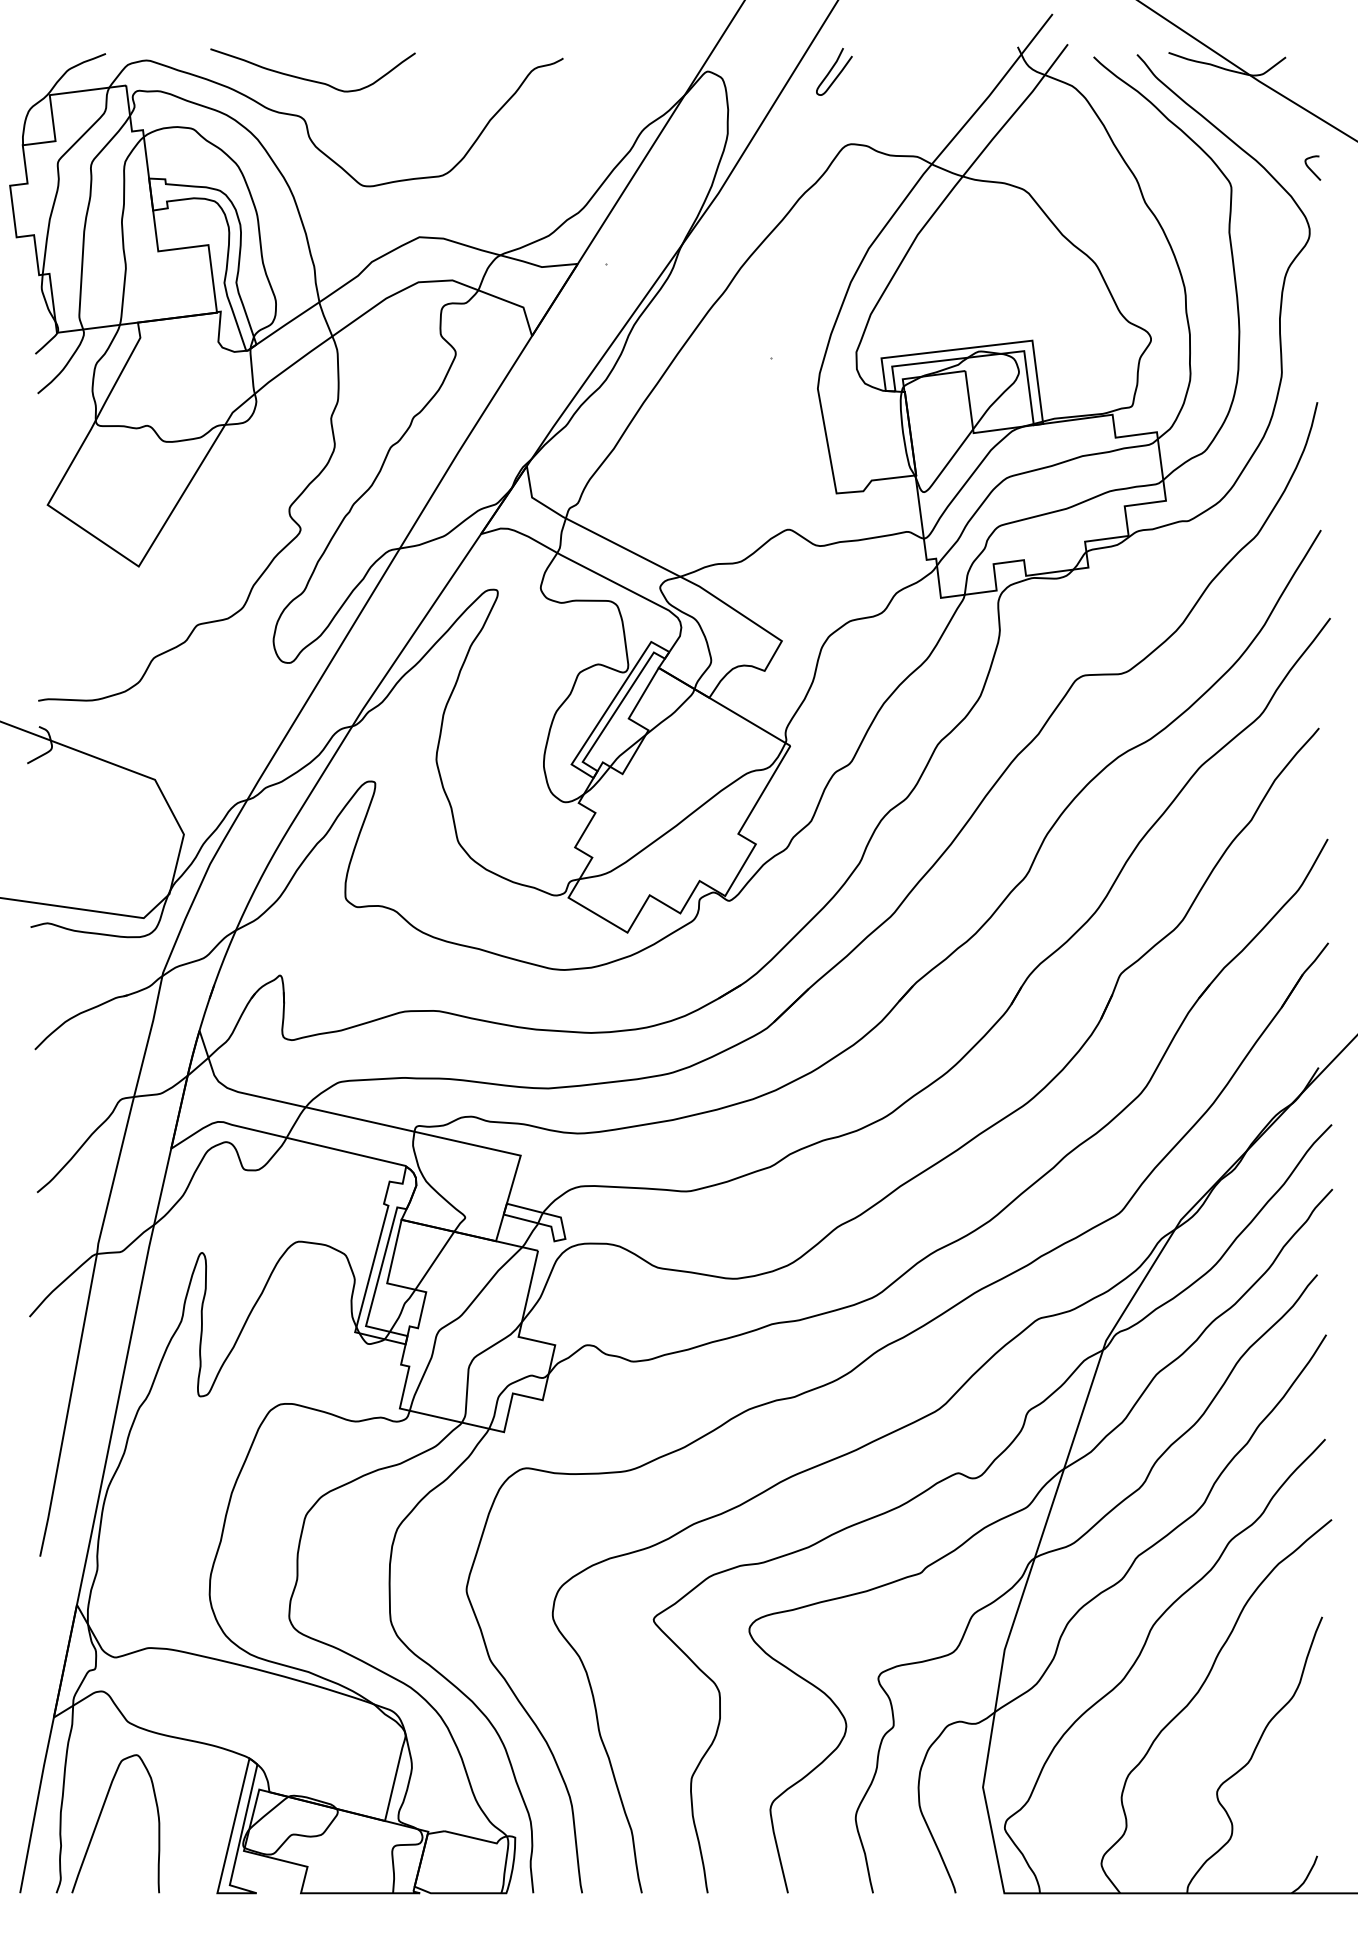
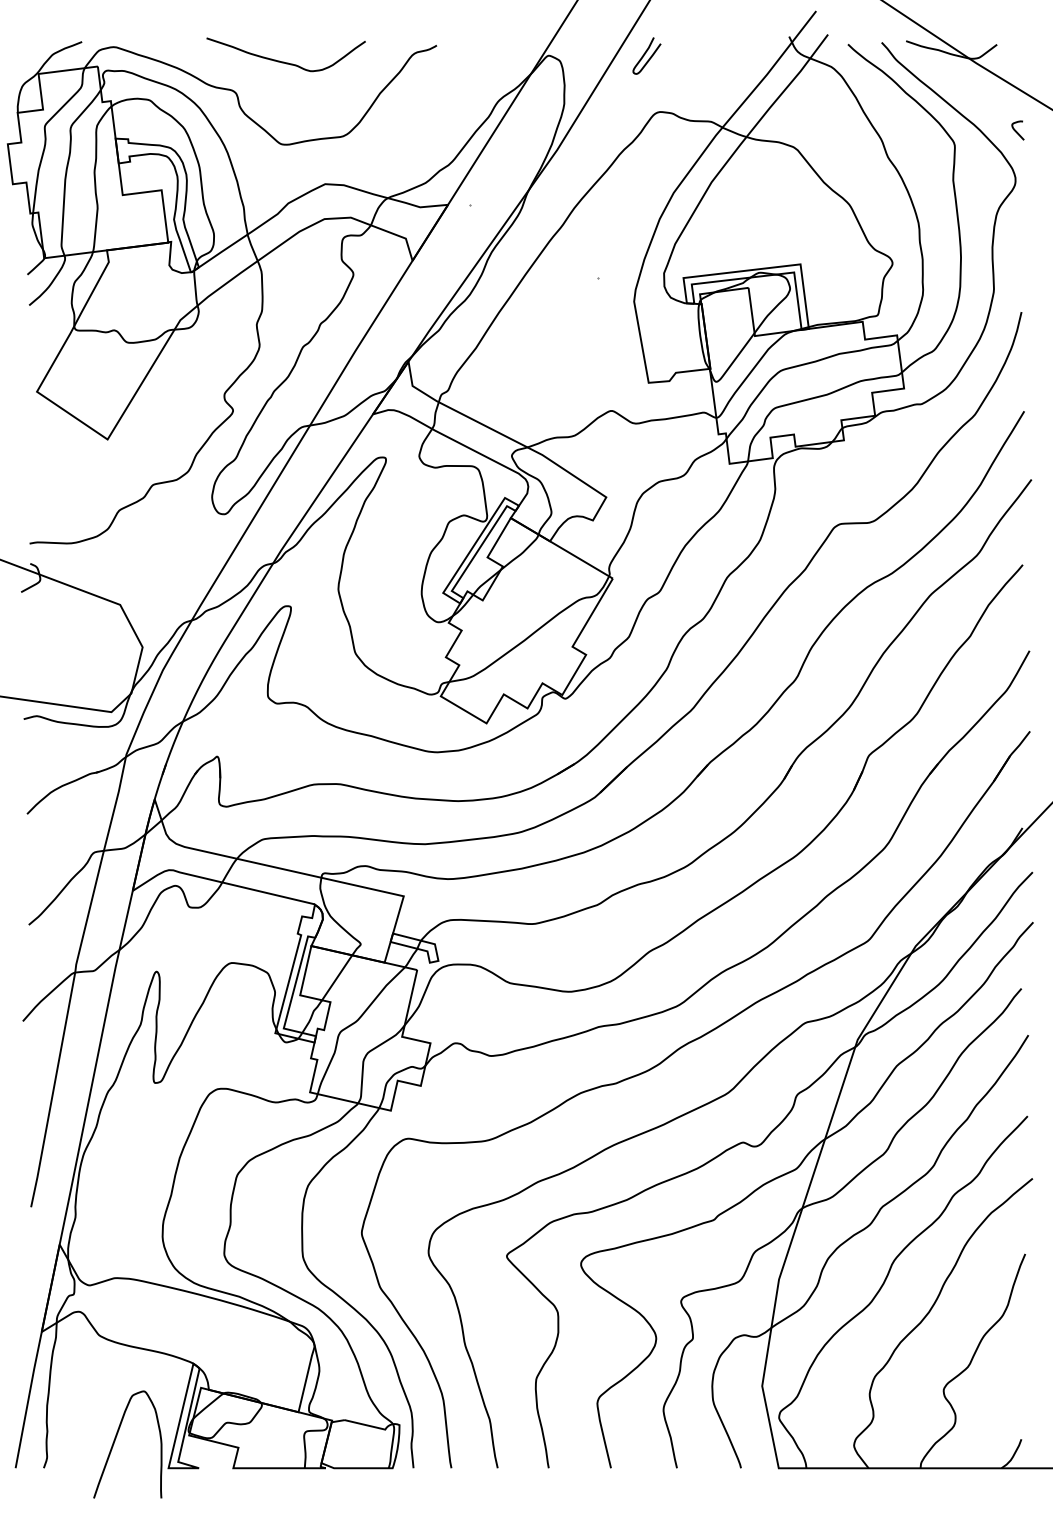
curve: (310, 79) -> (284, 61), moved
curve: (100, 1817) -> (115, 1439), moved

